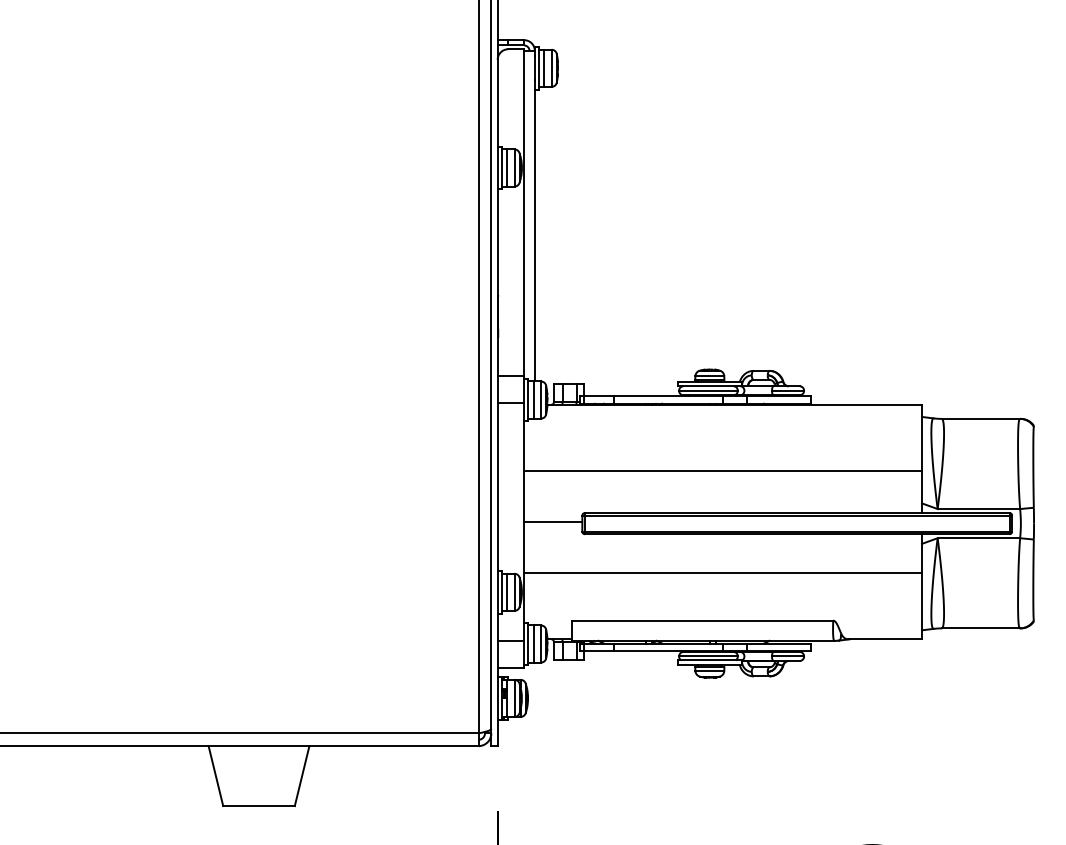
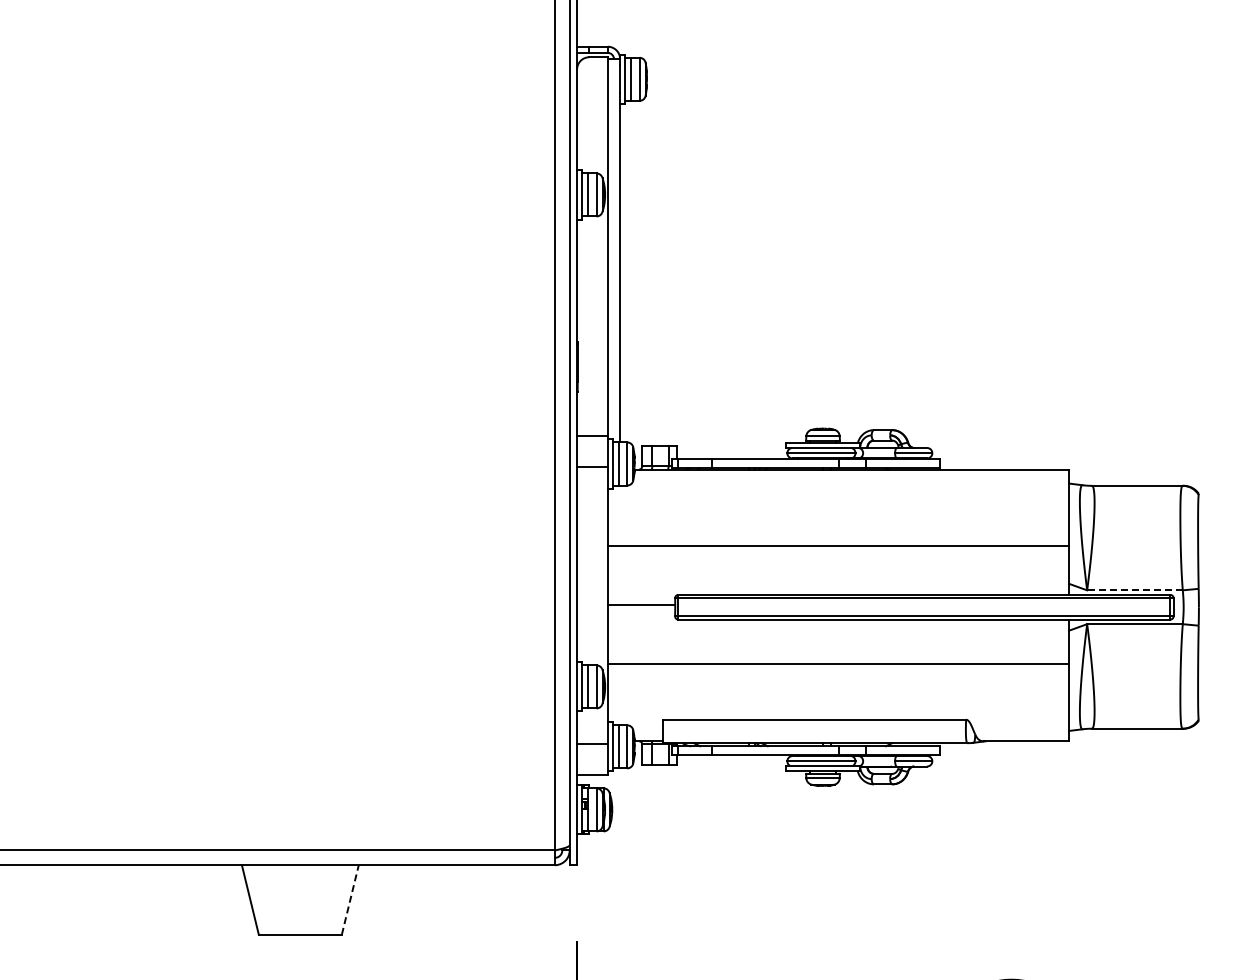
line: (978, 509) -> (1134, 590), solid -> dashed
line: (302, 775) -> (350, 899), solid -> dashed

